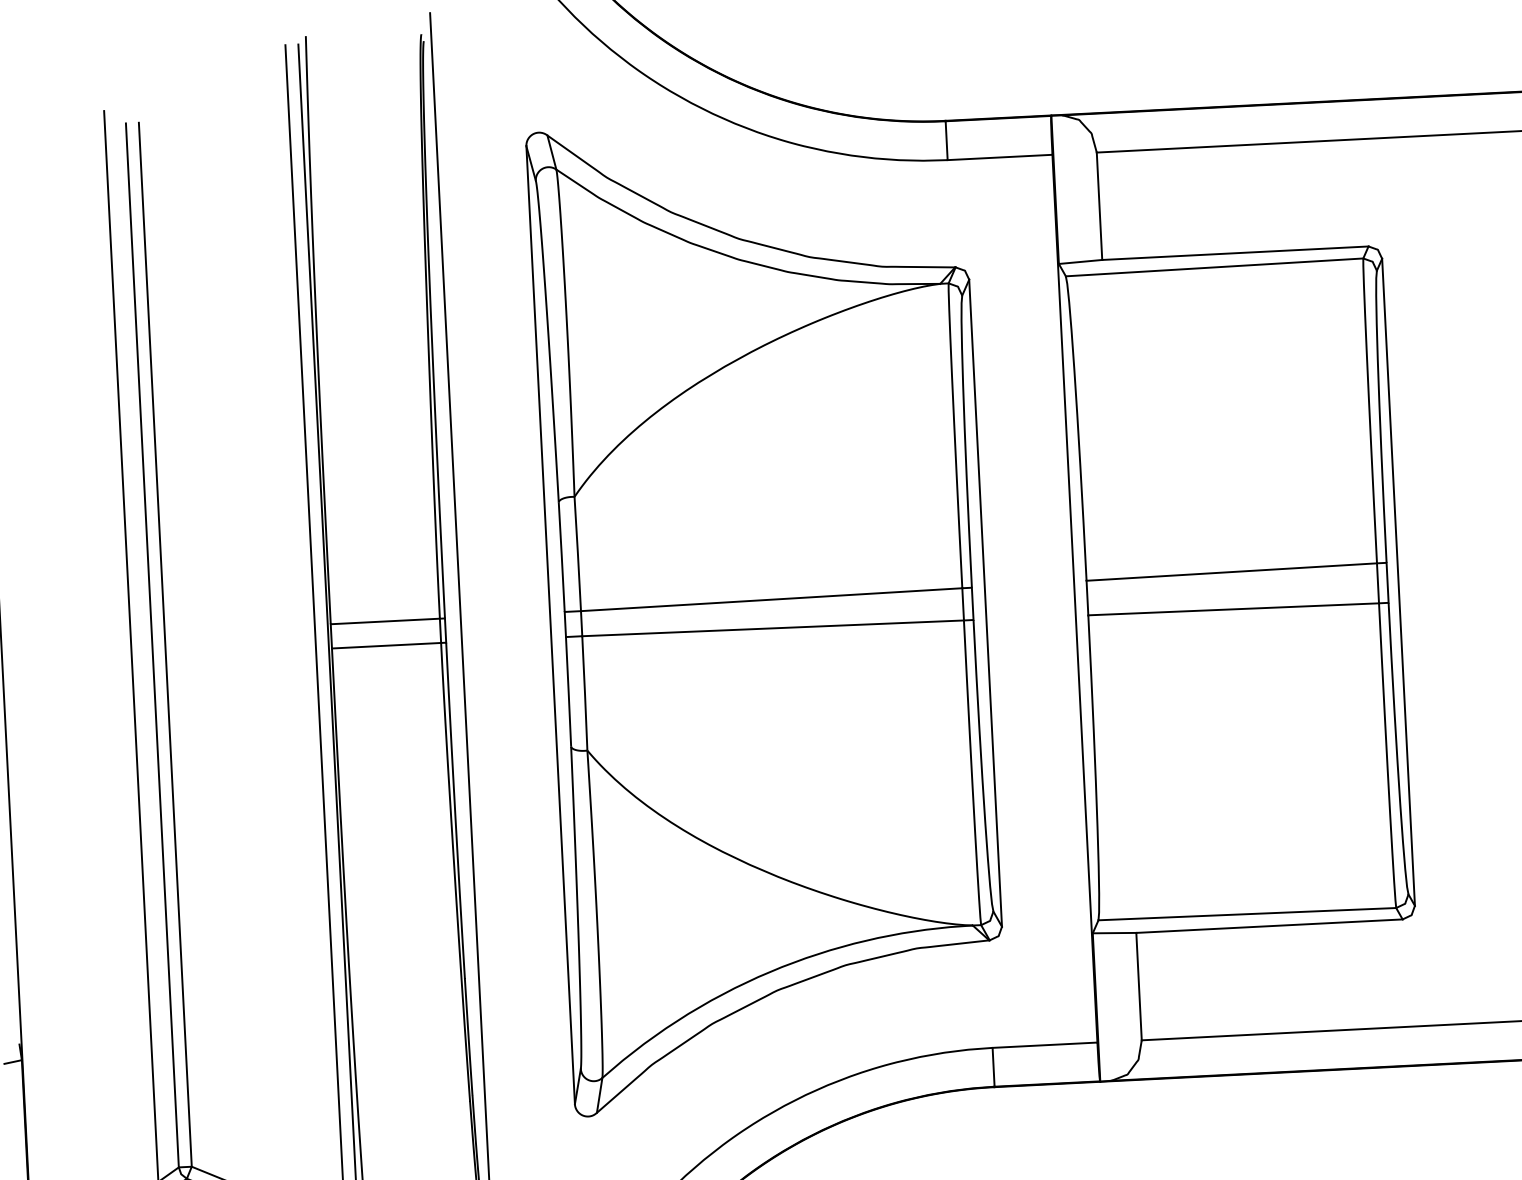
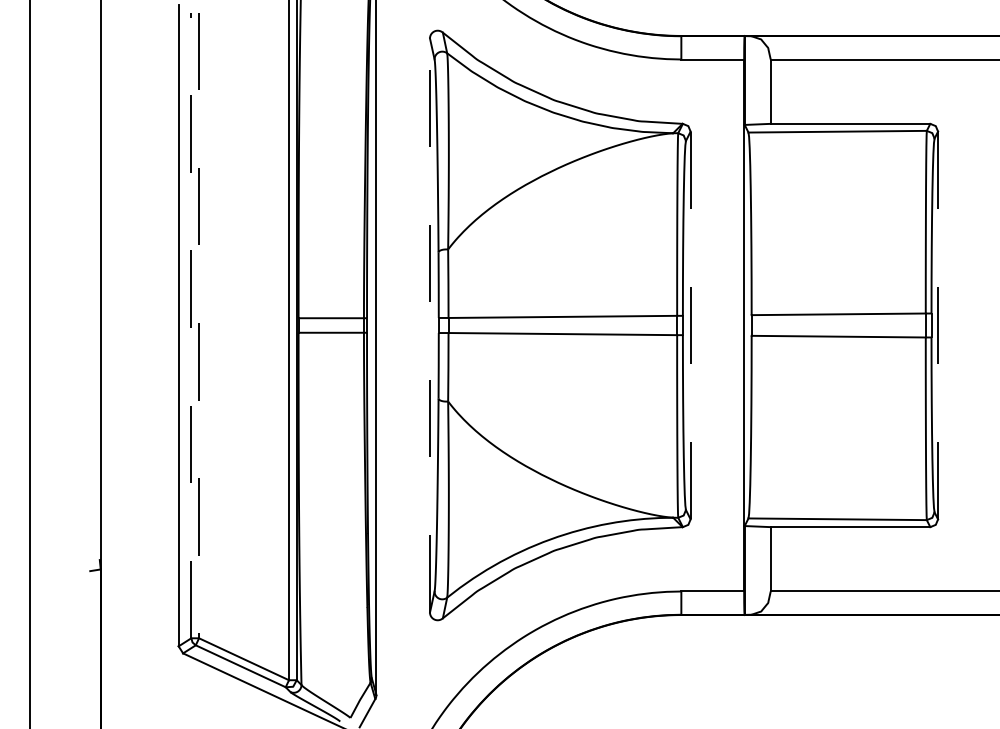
line: (1399, 582) -> (938, 325), solid -> dashed
line: (985, 603) -> (690, 325), solid -> dashed
line: (549, 625) -> (429, 325), solid -> dashed
line: (166, 644) -> (199, 325), solid -> dashed
line: (152, 645) -> (191, 325), solid -> dashed

